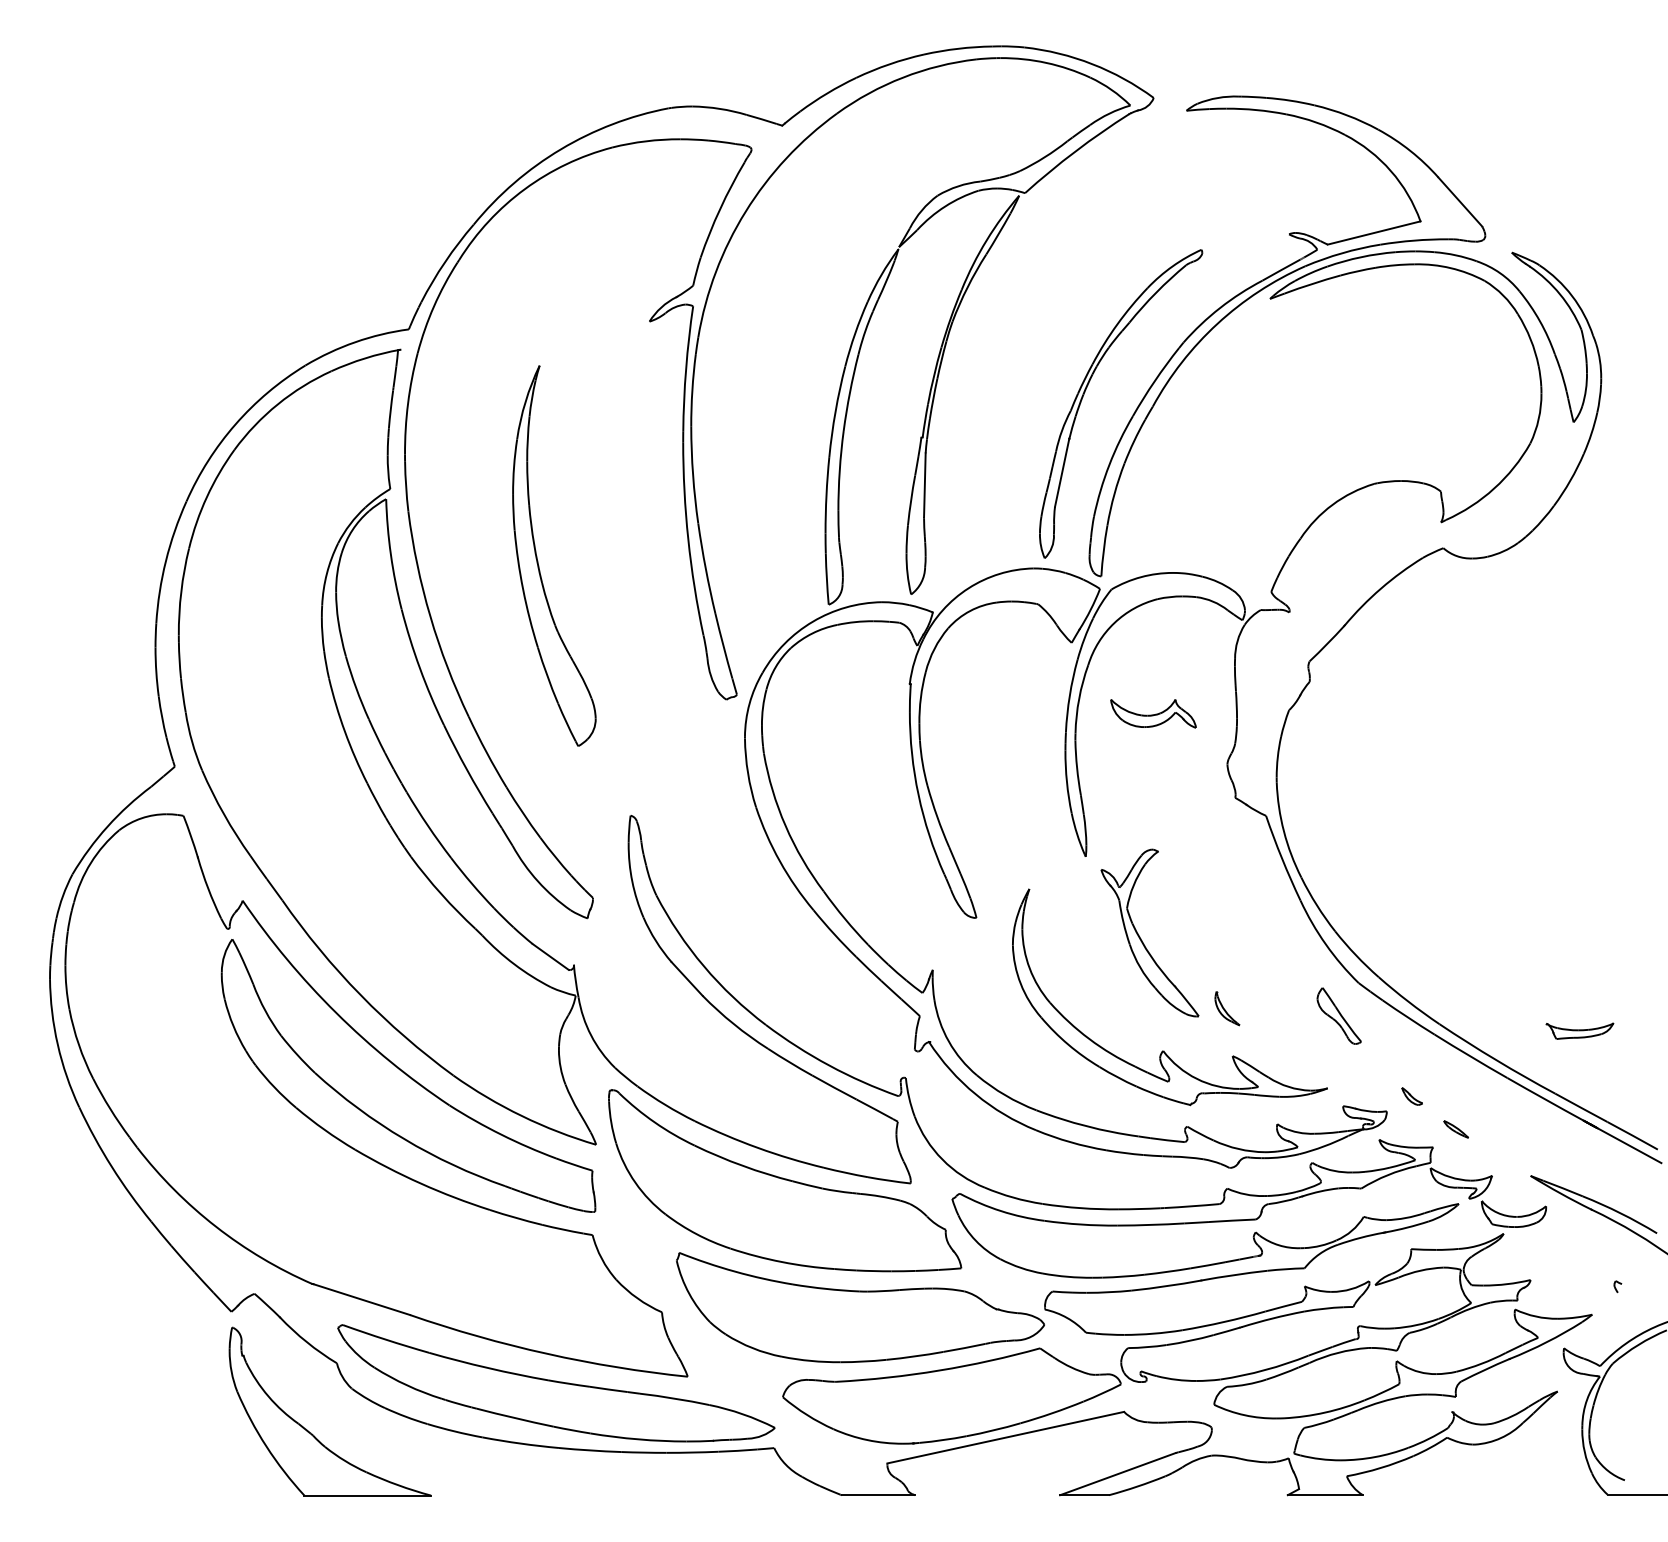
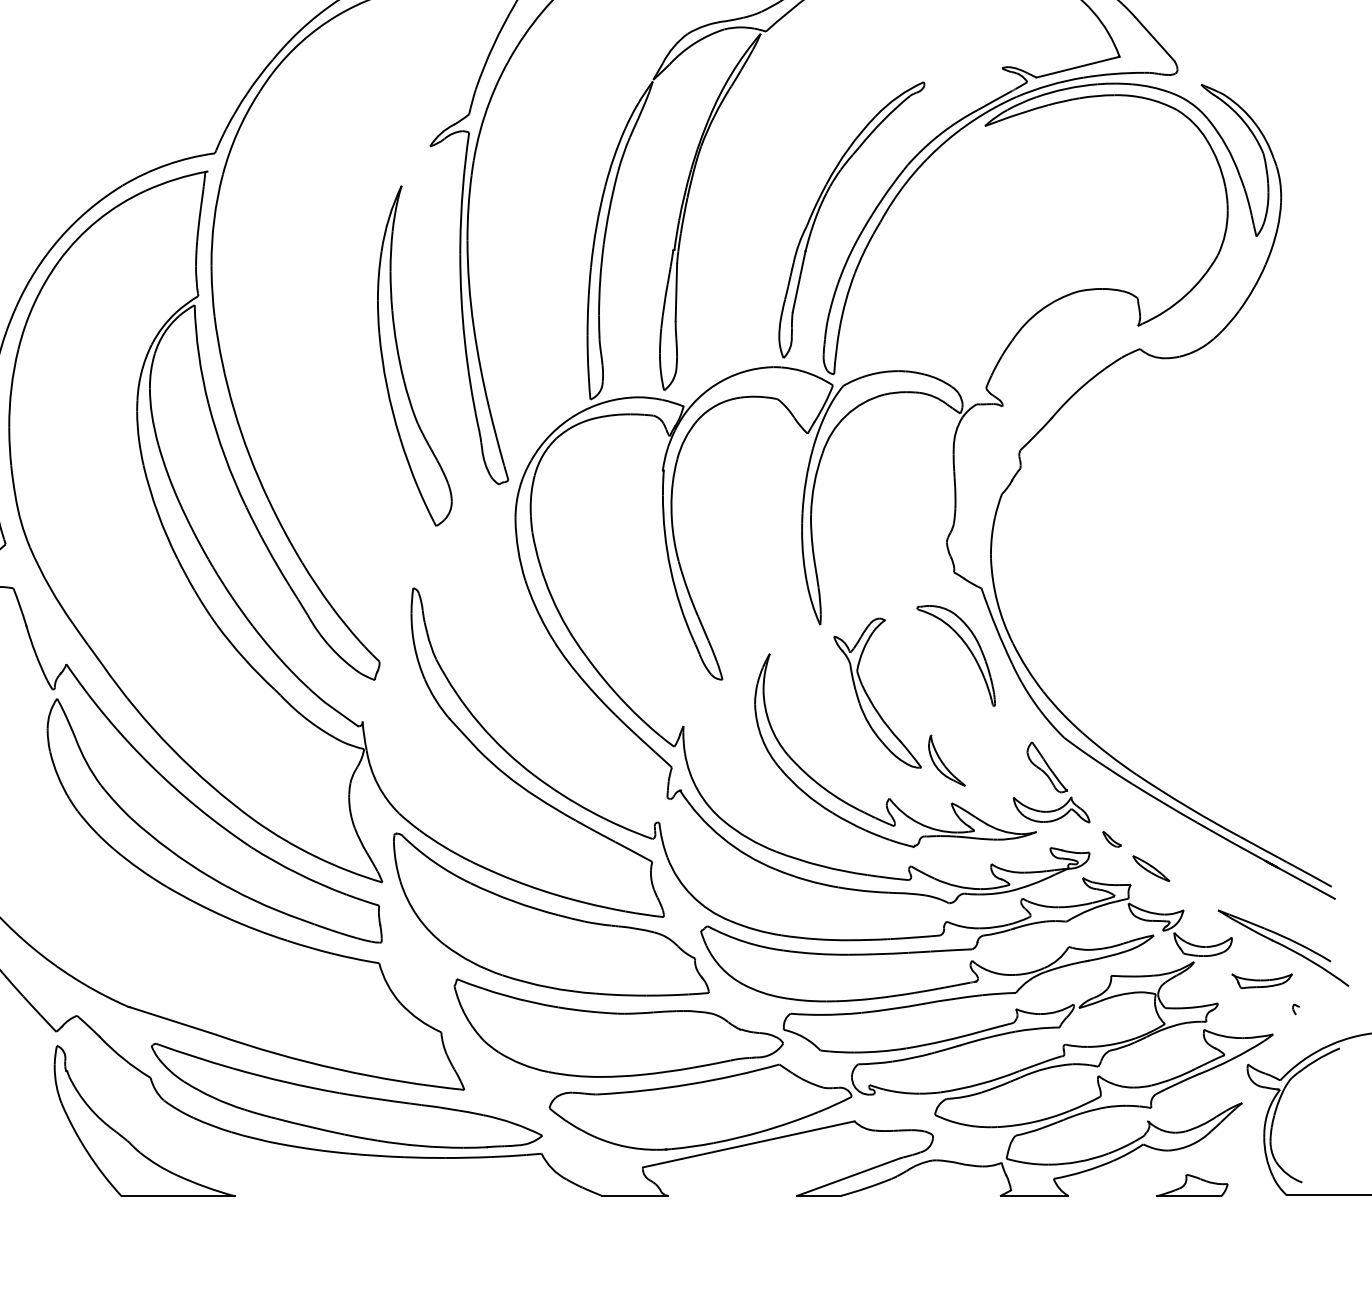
part: (538, 560) -> (400, 360), moved
part: (1153, 713) -> (1051, 809), moved
part: (1249, 881) -> (966, 647), added
part: (1227, 1008) -> (946, 760), size x1.67
part: (1579, 1030) -> (1261, 980), moved
part: (1456, 1129) -> (1151, 868), size x1.67
part: (1501, 1483) -> (1192, 1185), added

